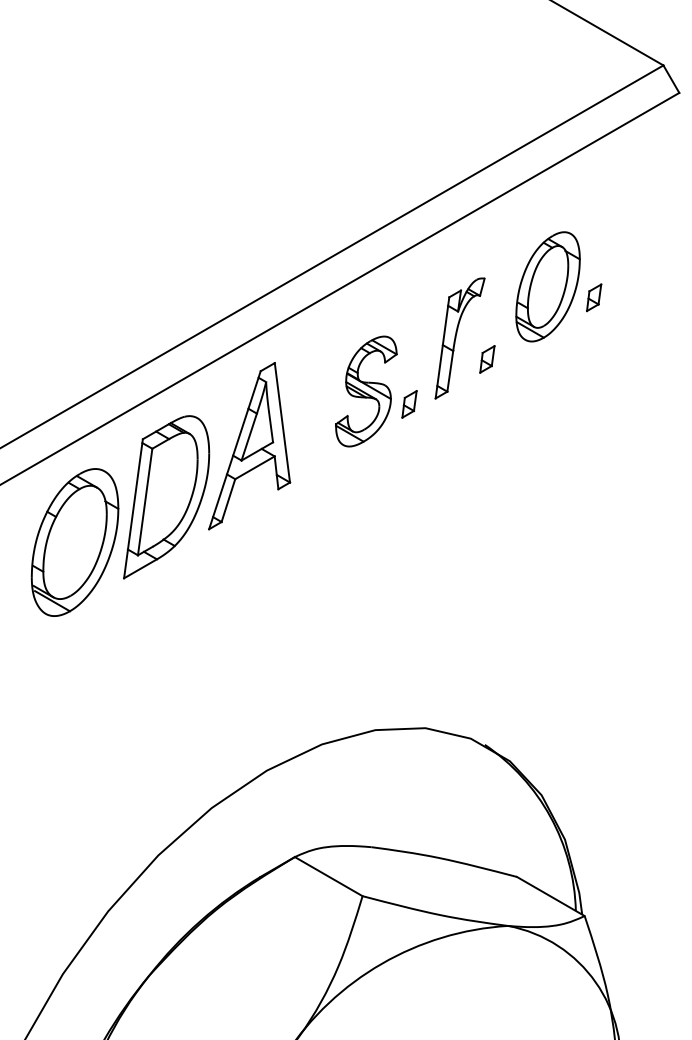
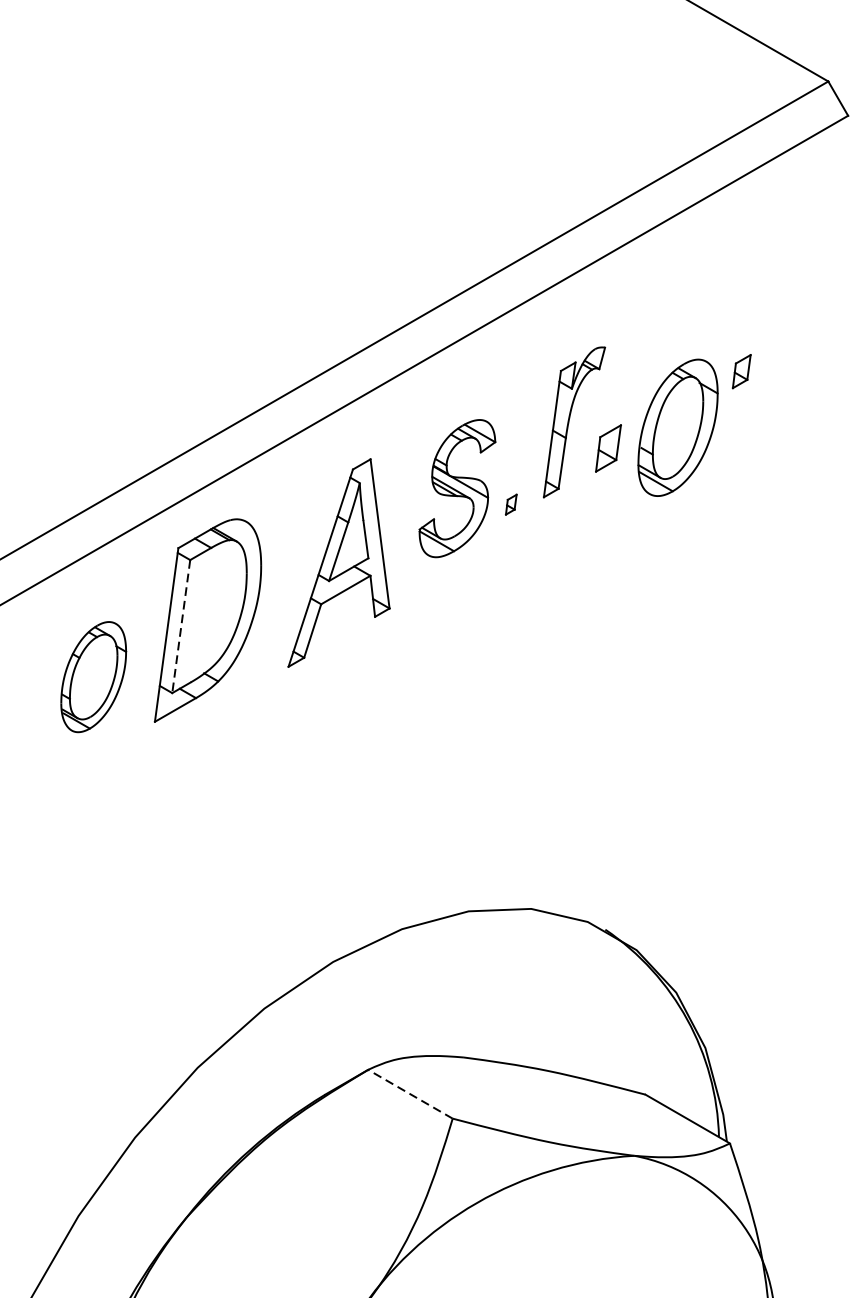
part: (547, 286) -> (677, 427), moved
part: (487, 359) -> (608, 448), size x1.4
part: (409, 404) -> (511, 504), size x0.6
part: (249, 446) -> (338, 563), moved
line: (145, 502) -> (181, 627), solid -> dashed
part: (74, 542) -> (93, 677), size x0.6
line: (328, 876) -> (410, 1094), solid -> dashed

